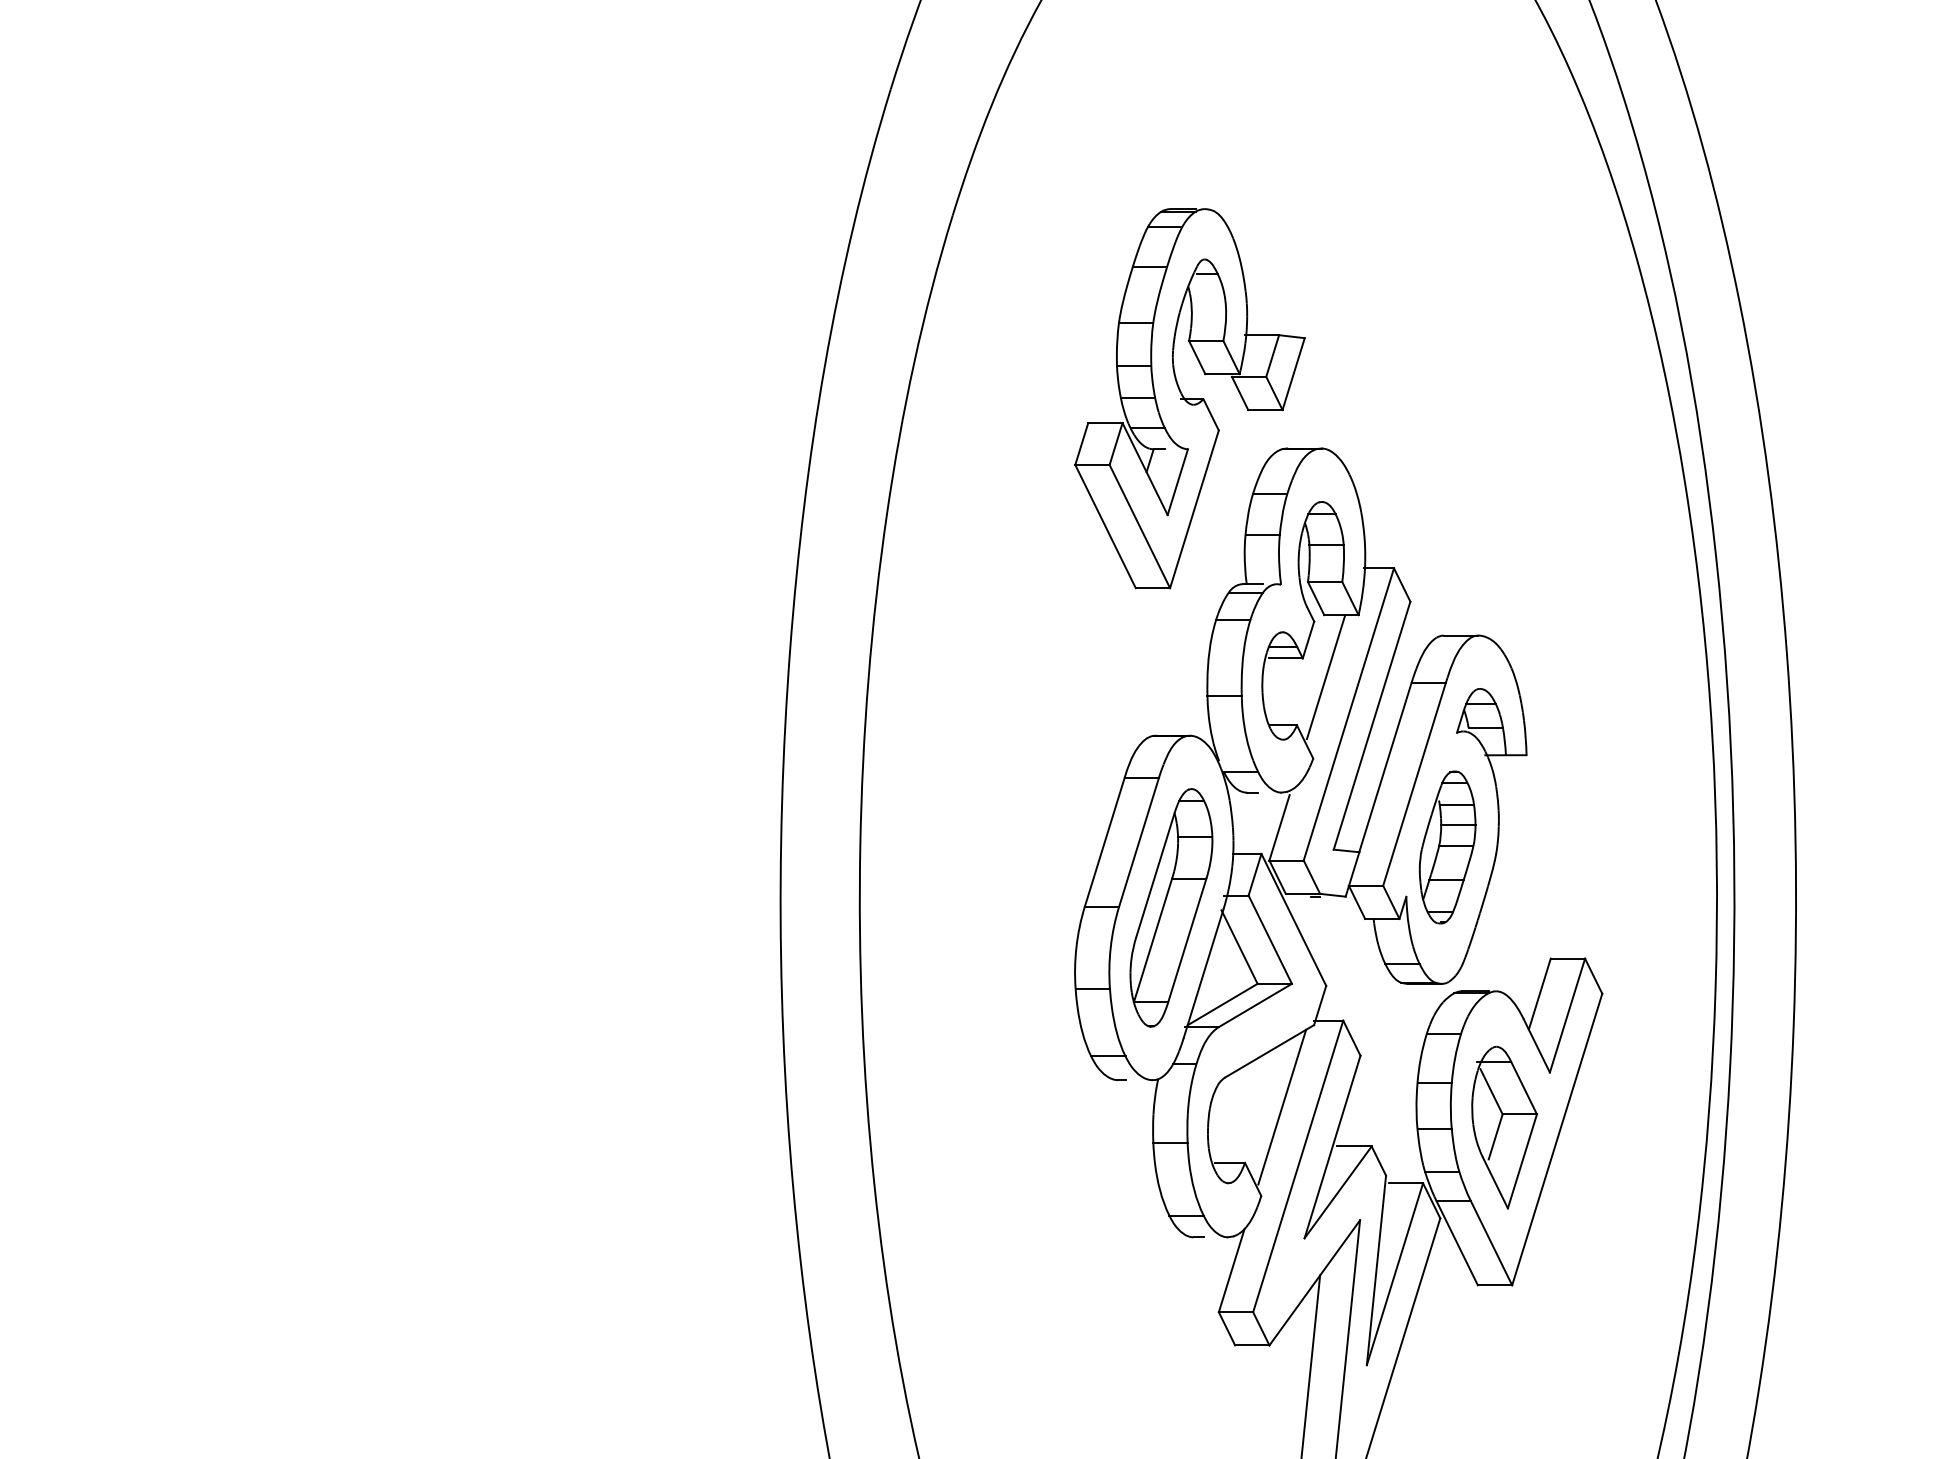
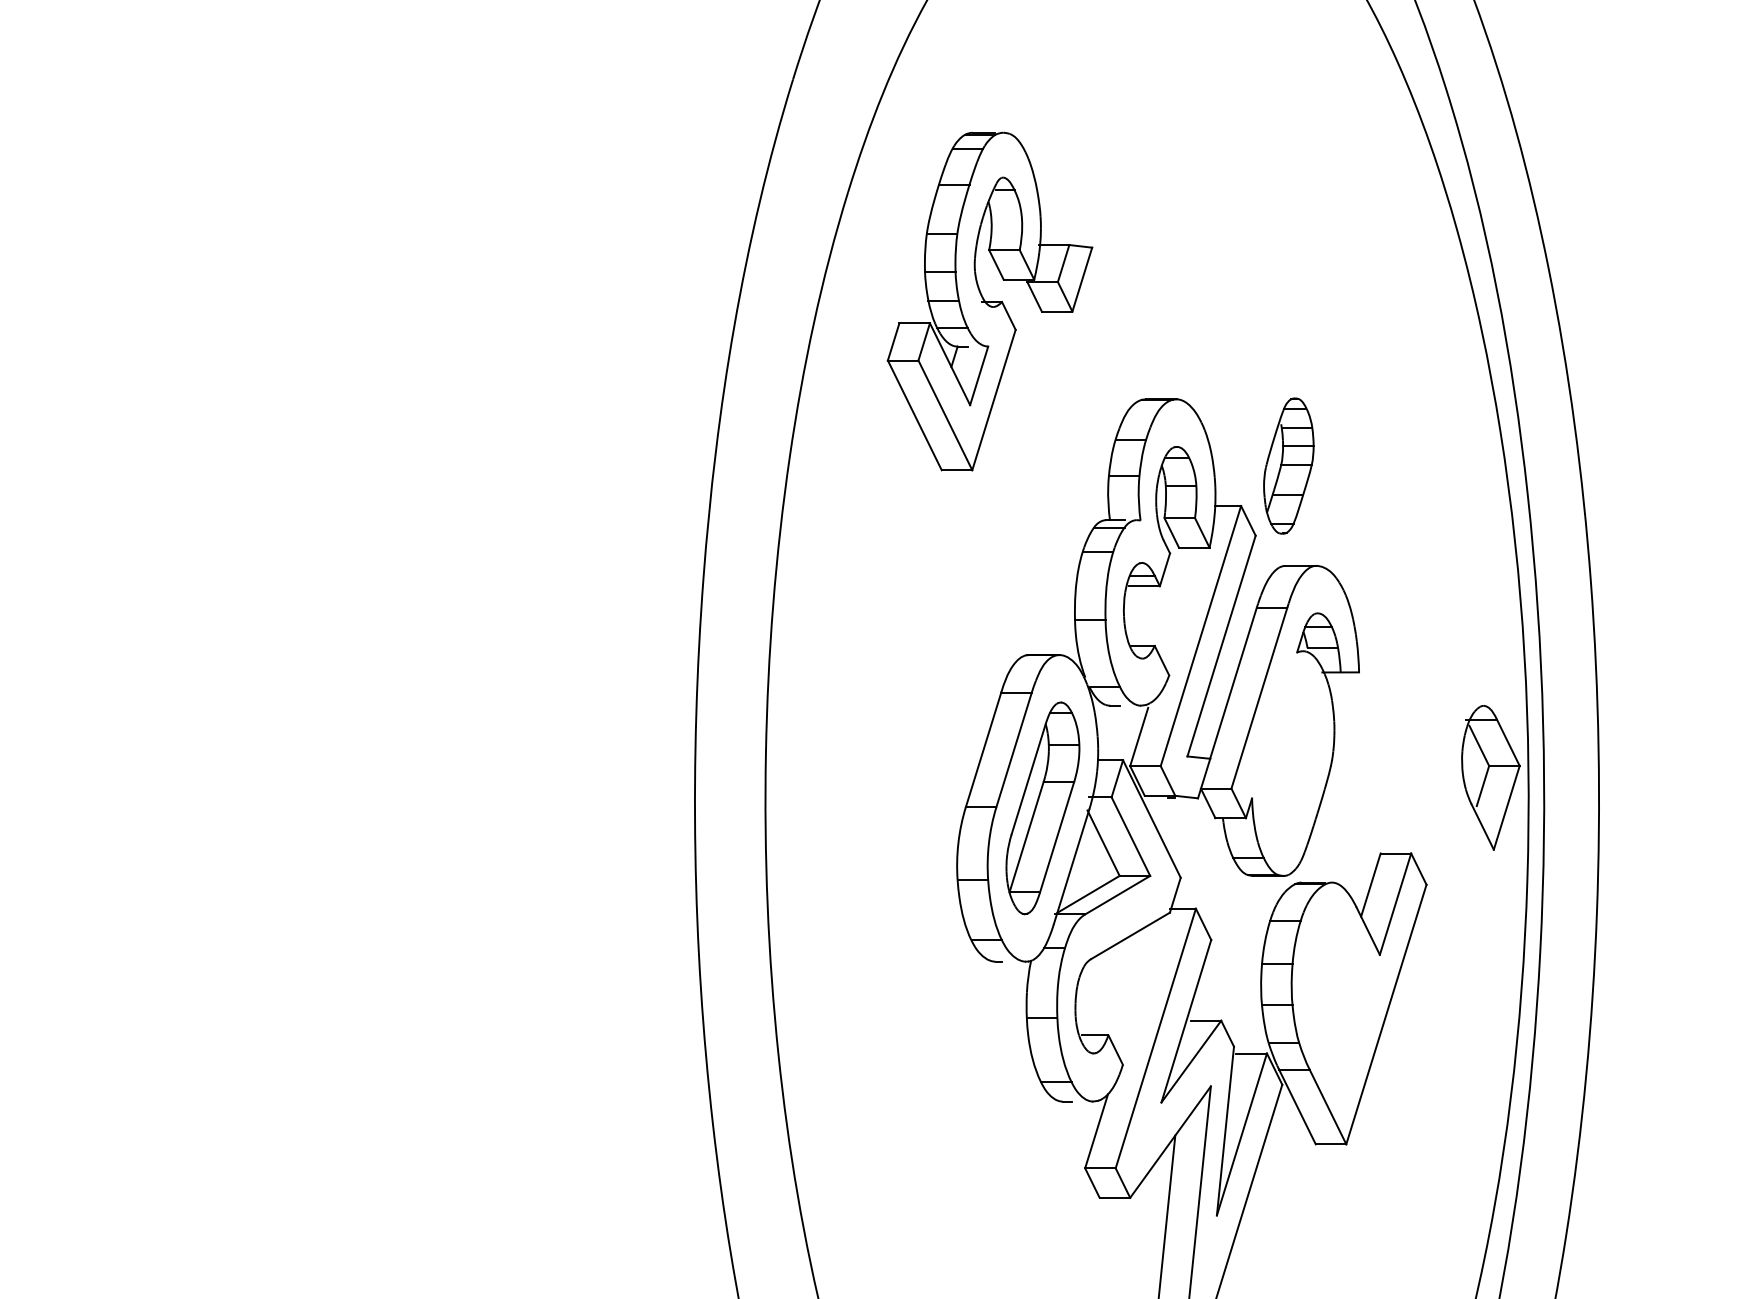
part: (1189, 398) -> (989, 301), moved
line: (1325, 677) -> (1180, 603), removed
part: (1447, 847) -> (1288, 466), moved
line: (1282, 1106) -> (1141, 985), removed
part: (1504, 1127) -> (1490, 777), moved

